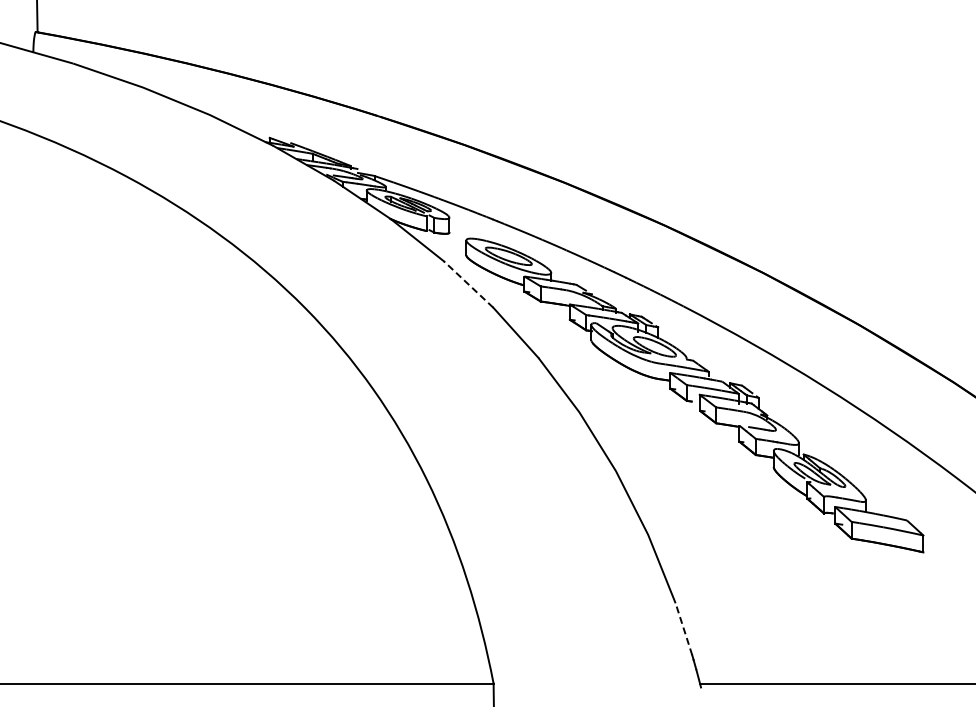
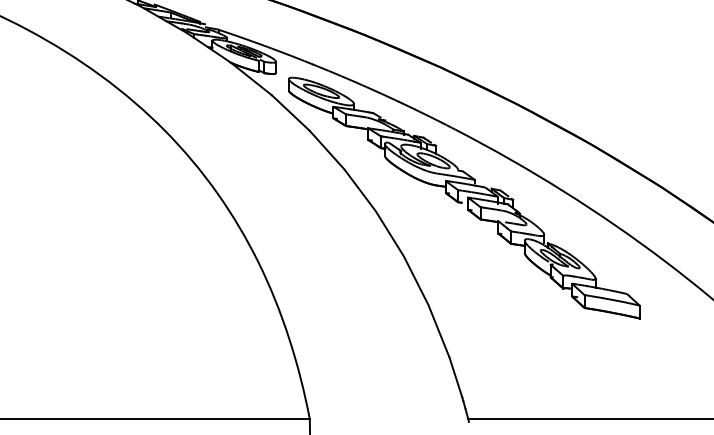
line: (468, 284) -> (290, 112), dashed -> solid
line: (683, 628) -> (455, 376), dashed -> solid

